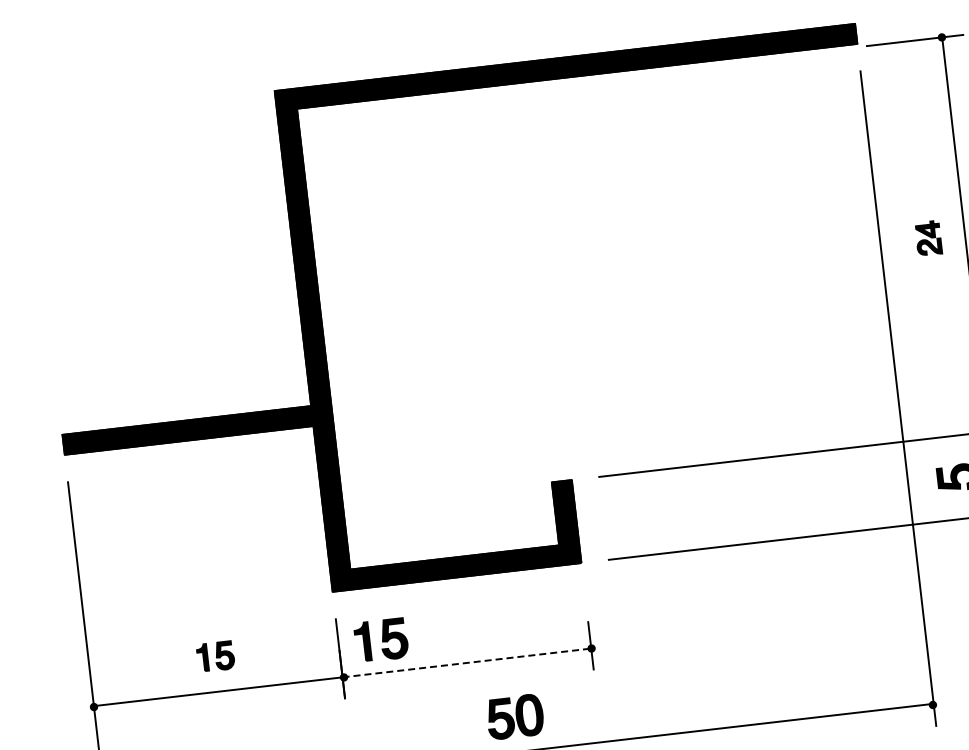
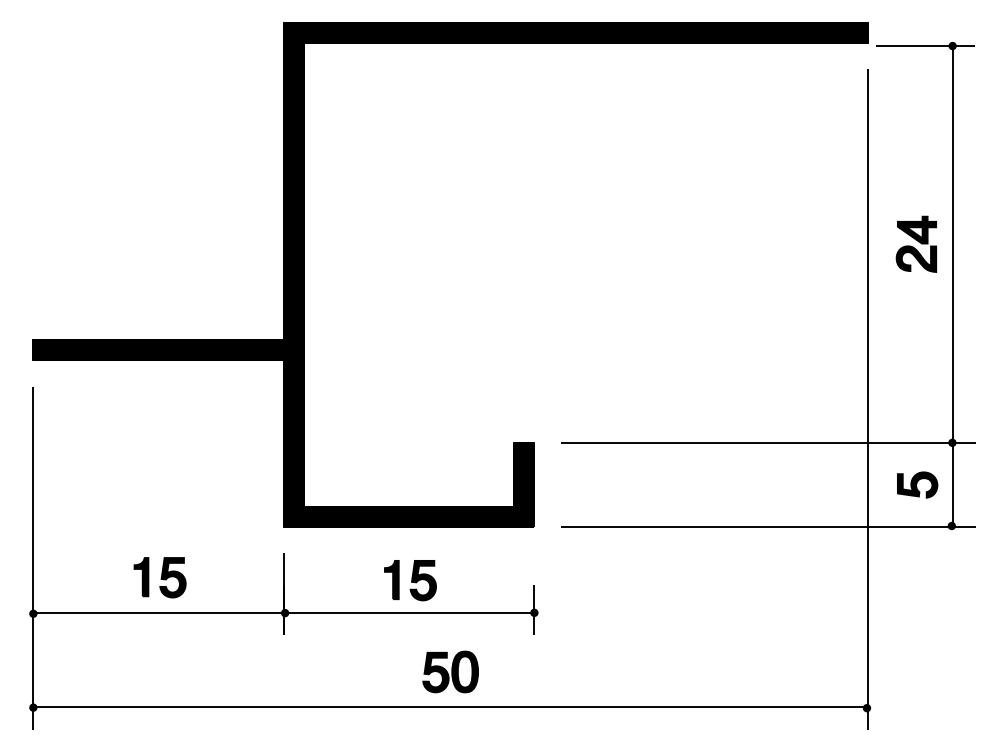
part: (927, 237) -> (915, 243), size x1.67
part: (381, 640) -> (410, 580), moved
part: (215, 656) -> (159, 577), size x1.43
line: (467, 662) -> (409, 612), dashed -> solid

